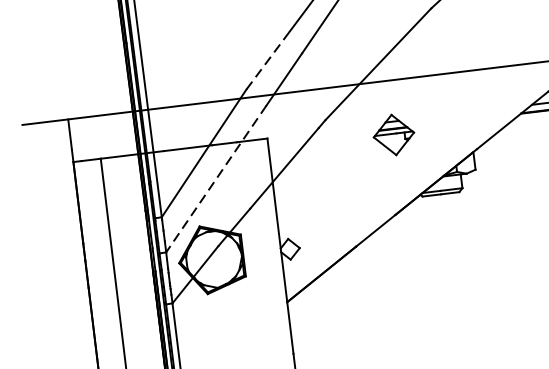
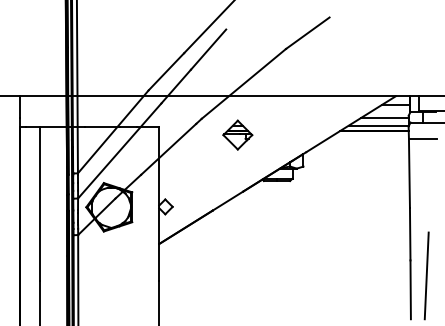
line: (268, 60) -> (166, 71), dashed -> solid
part: (393, 134) -> (237, 134), moved
line: (216, 179) -> (119, 151), dashed -> solid

